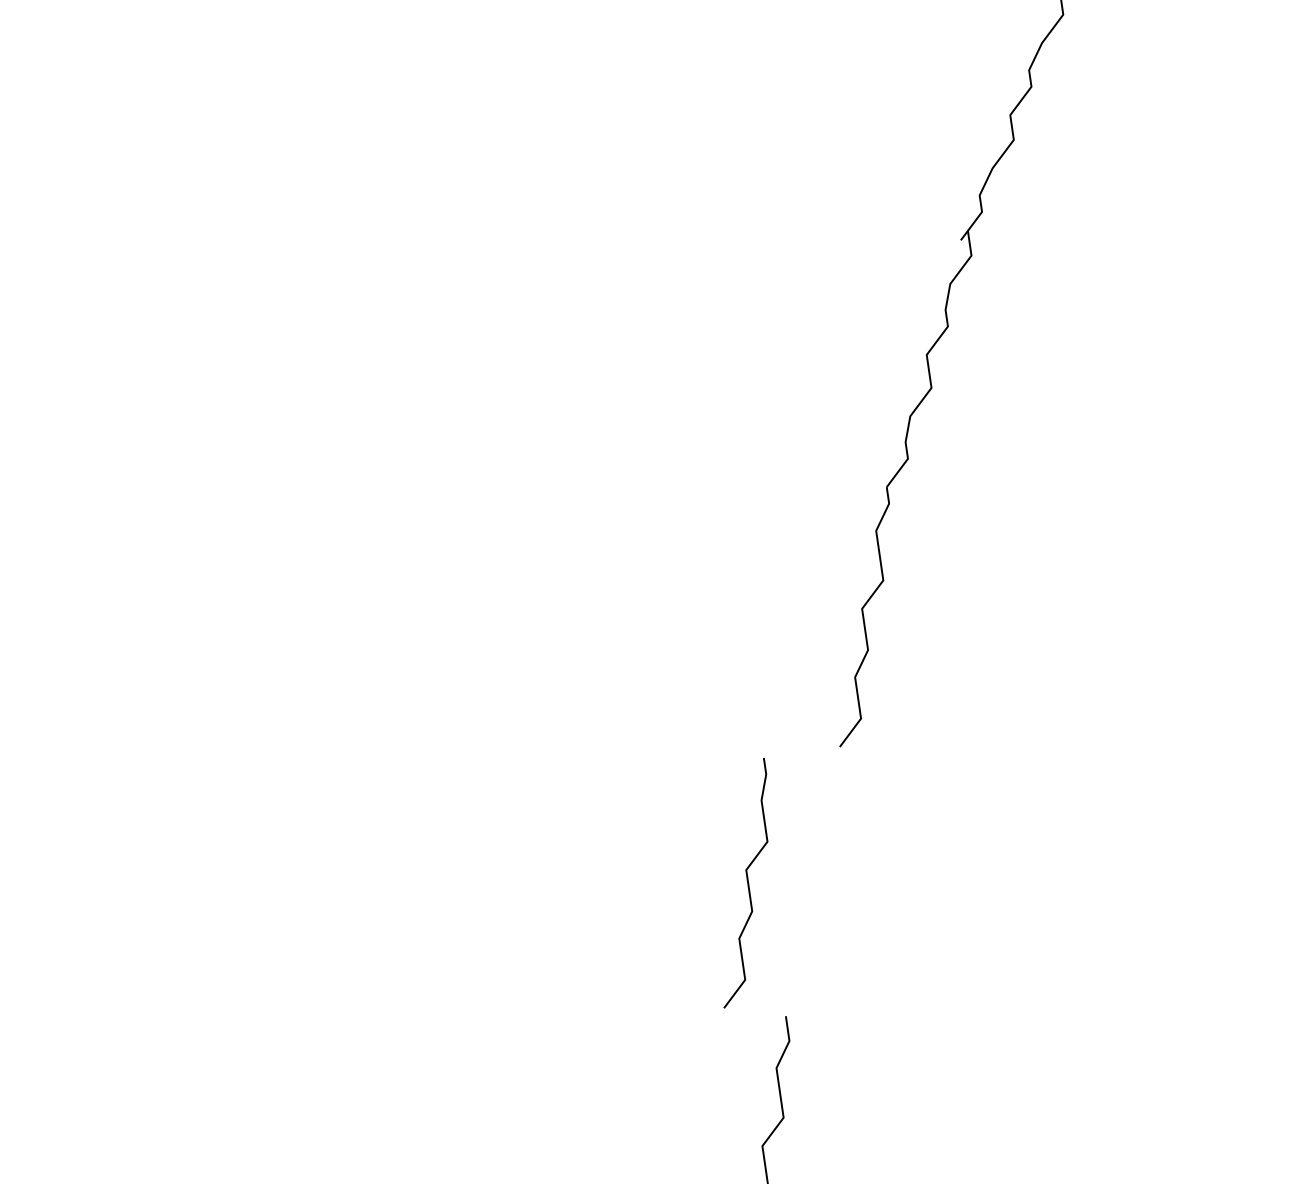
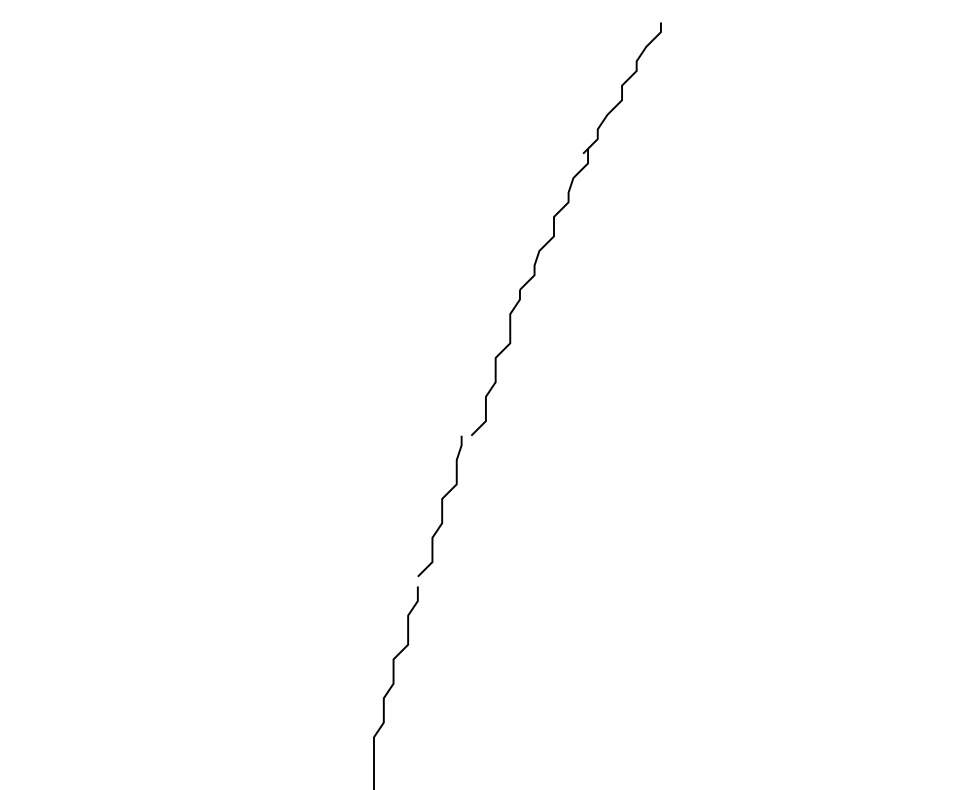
curve: (747, 883) -> (441, 506), moved

